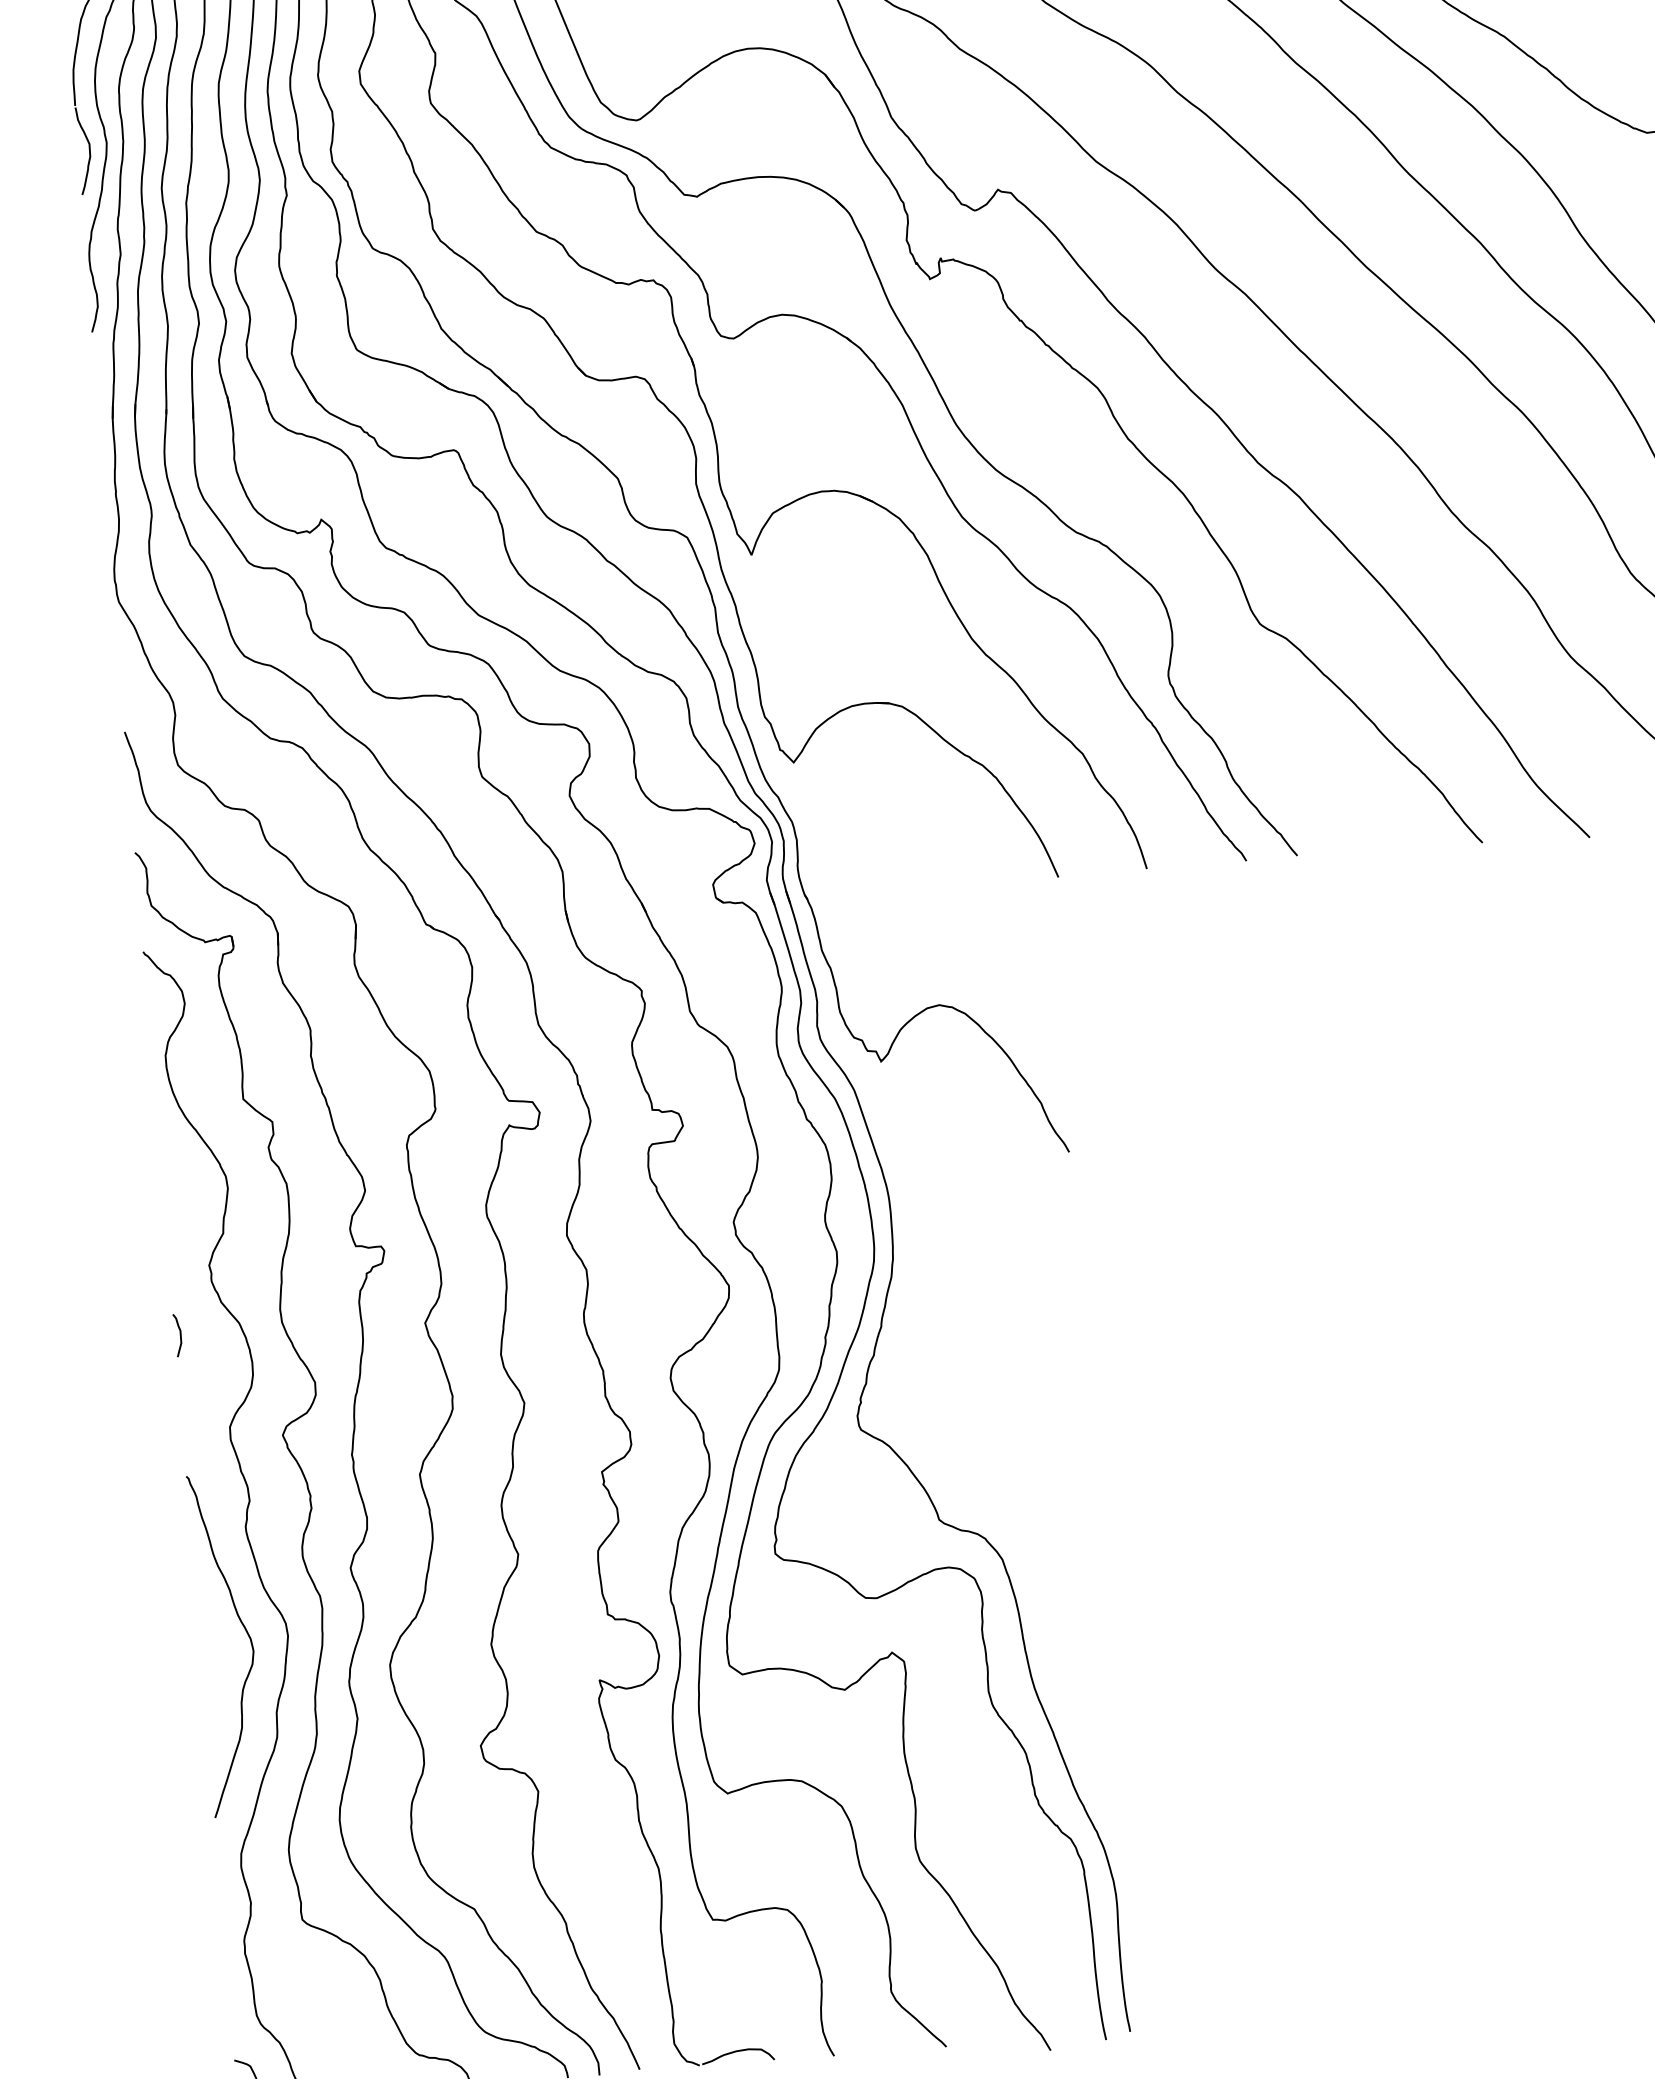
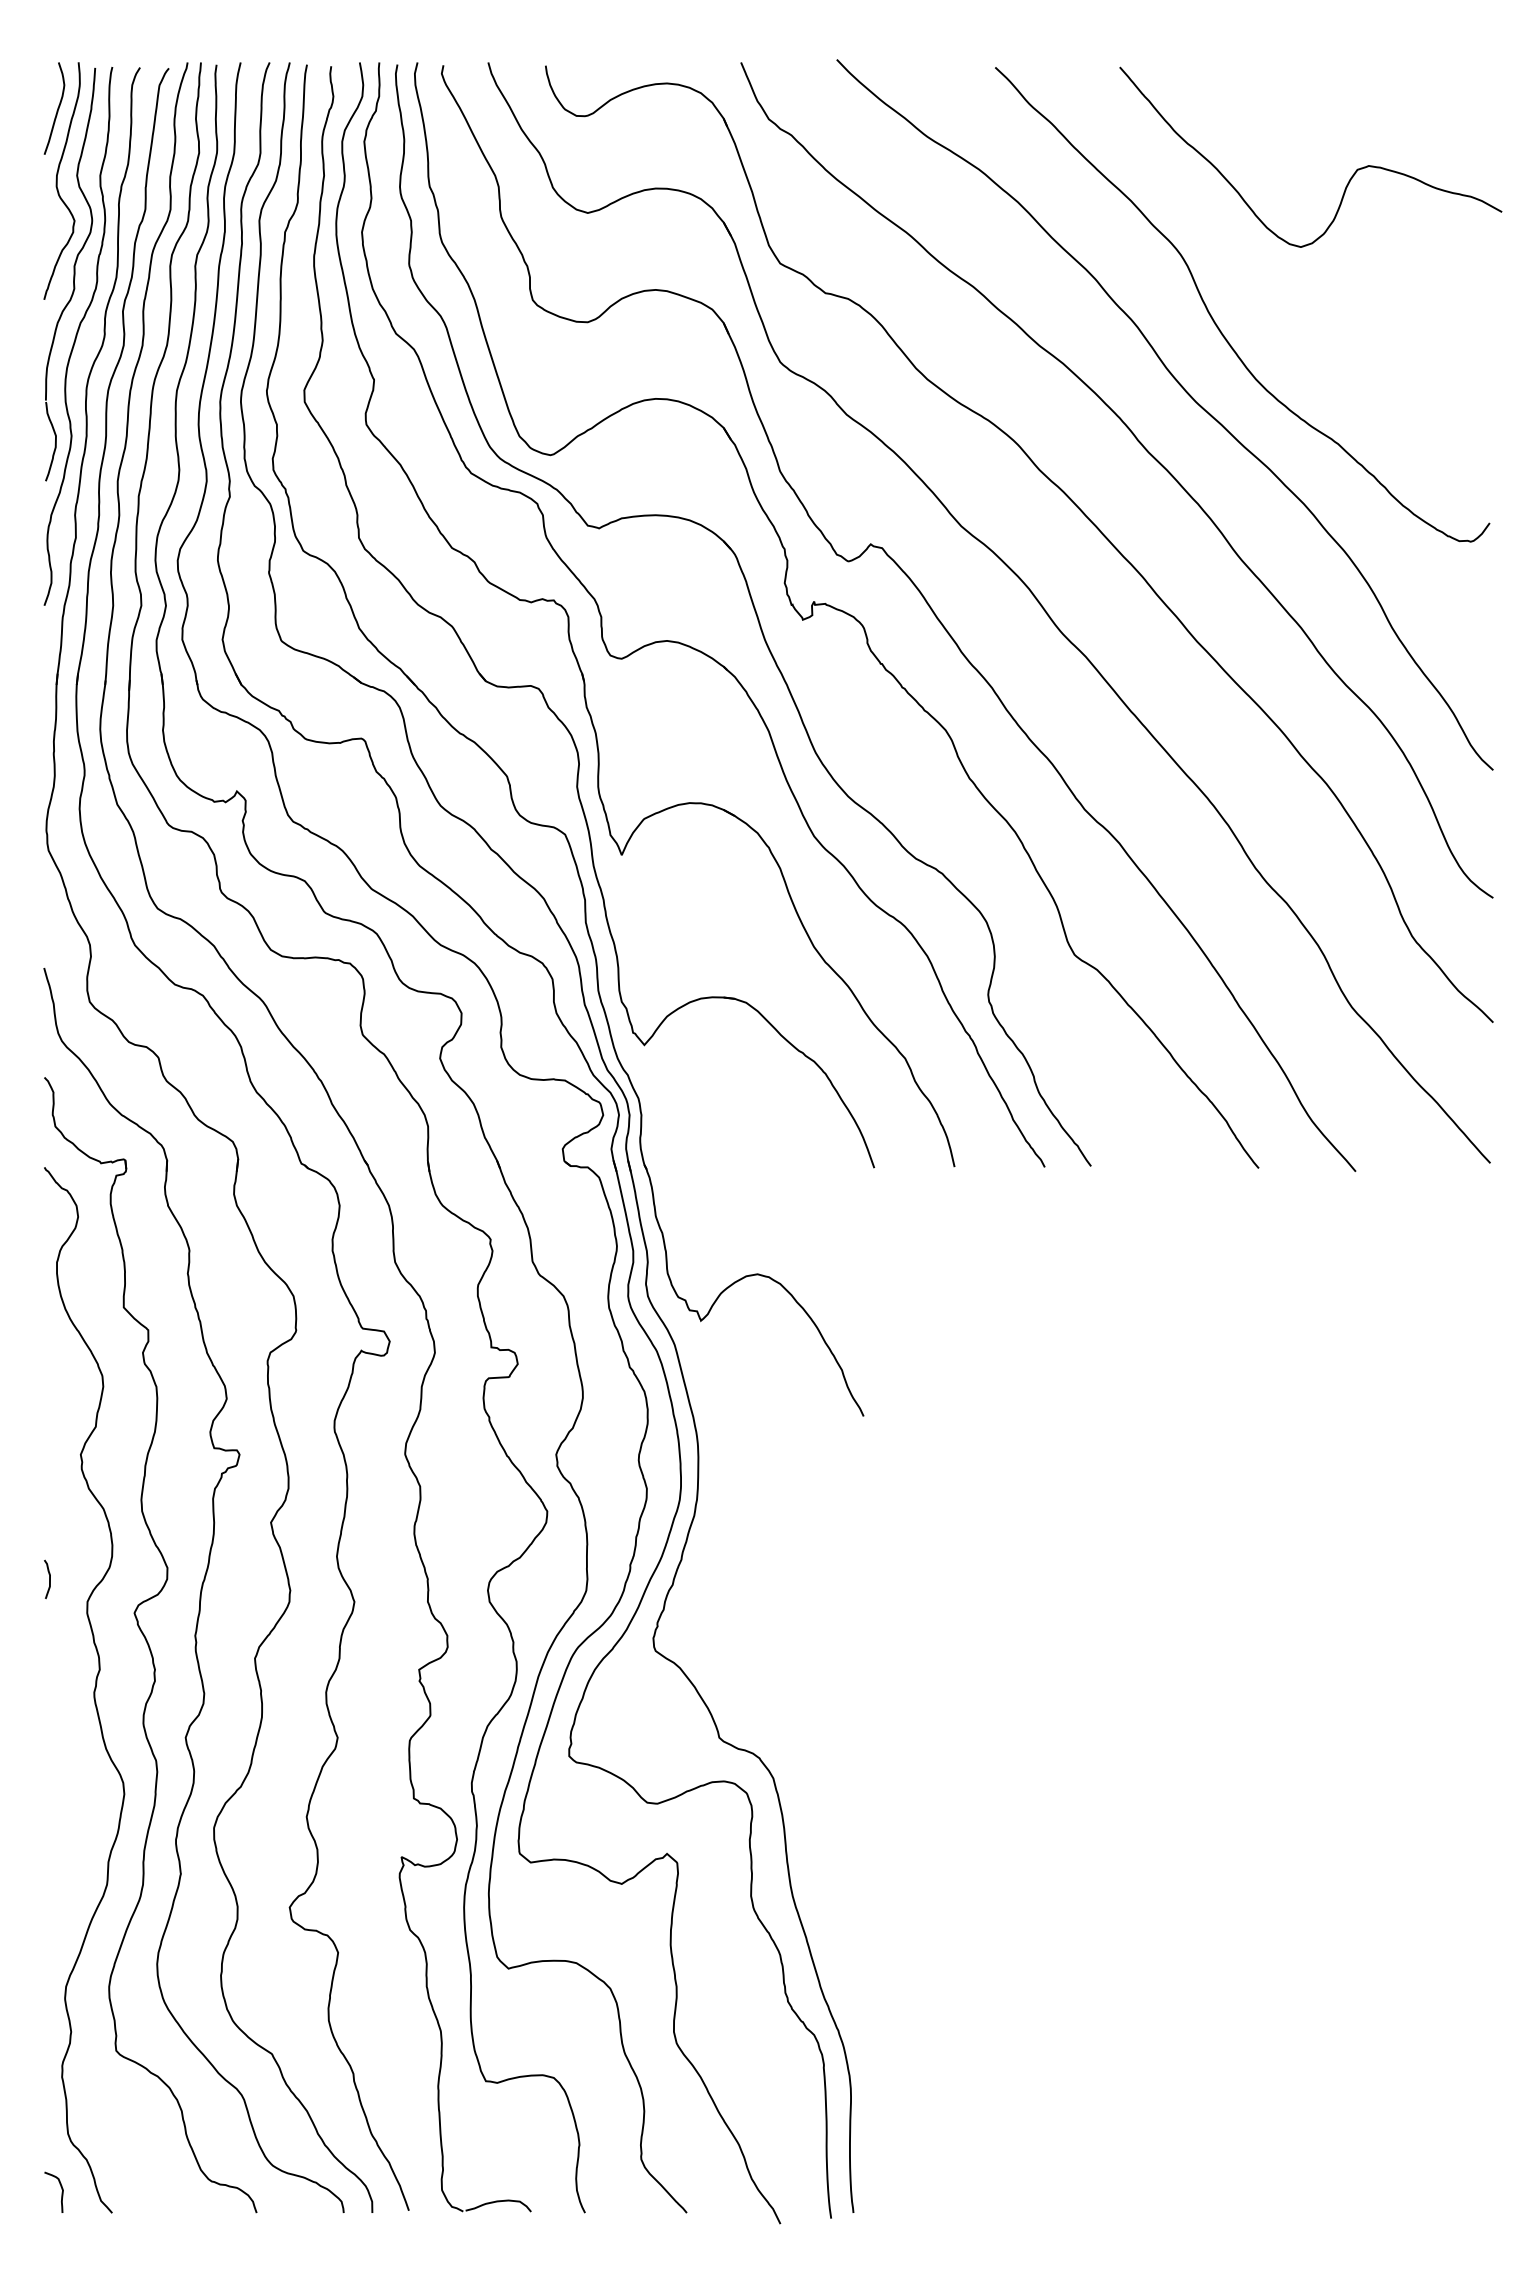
curve: (180, 1335) -> (49, 1579), moved
curve: (245, 1632) -> (86, 1787), removed

